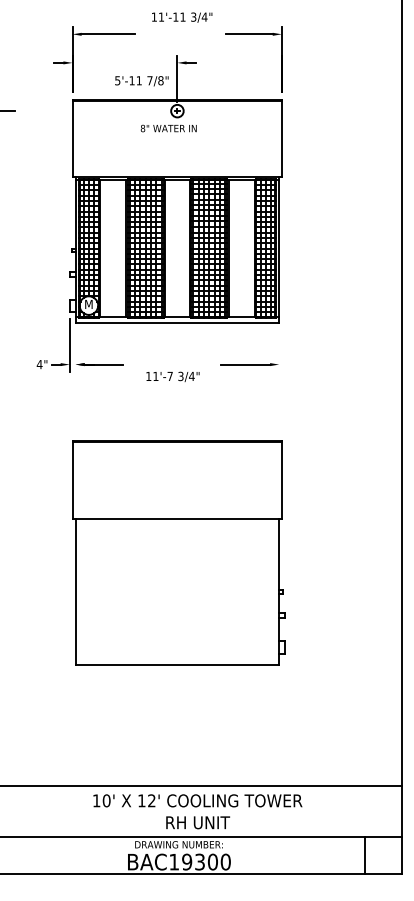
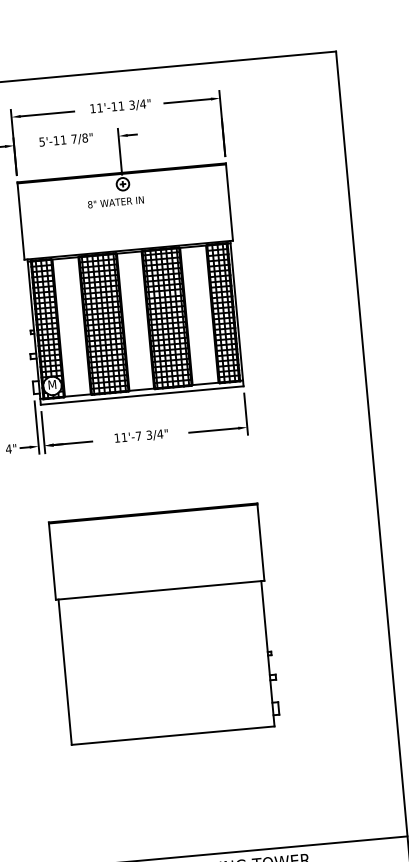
text: (182, 17) -> (120, 106), moved
text: (141, 81) -> (65, 140), moved
line: (75, 350) -> (43, 431), added
line: (279, 350) -> (246, 413), added
text: (172, 376) -> (140, 436), moved

